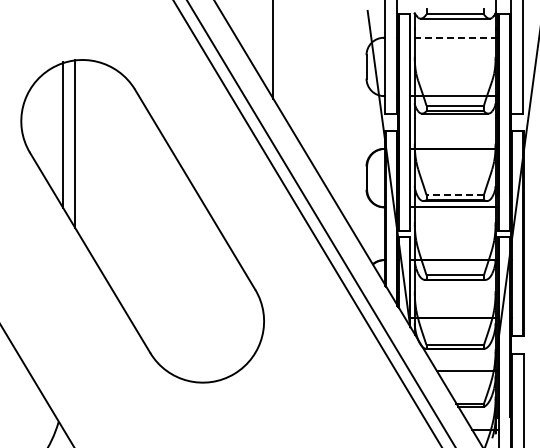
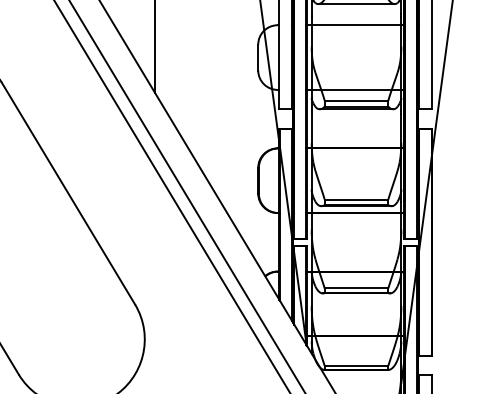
line: (453, 37) -> (354, 24), dashed -> solid
line: (455, 195) -> (356, 200), dashed -> solid

